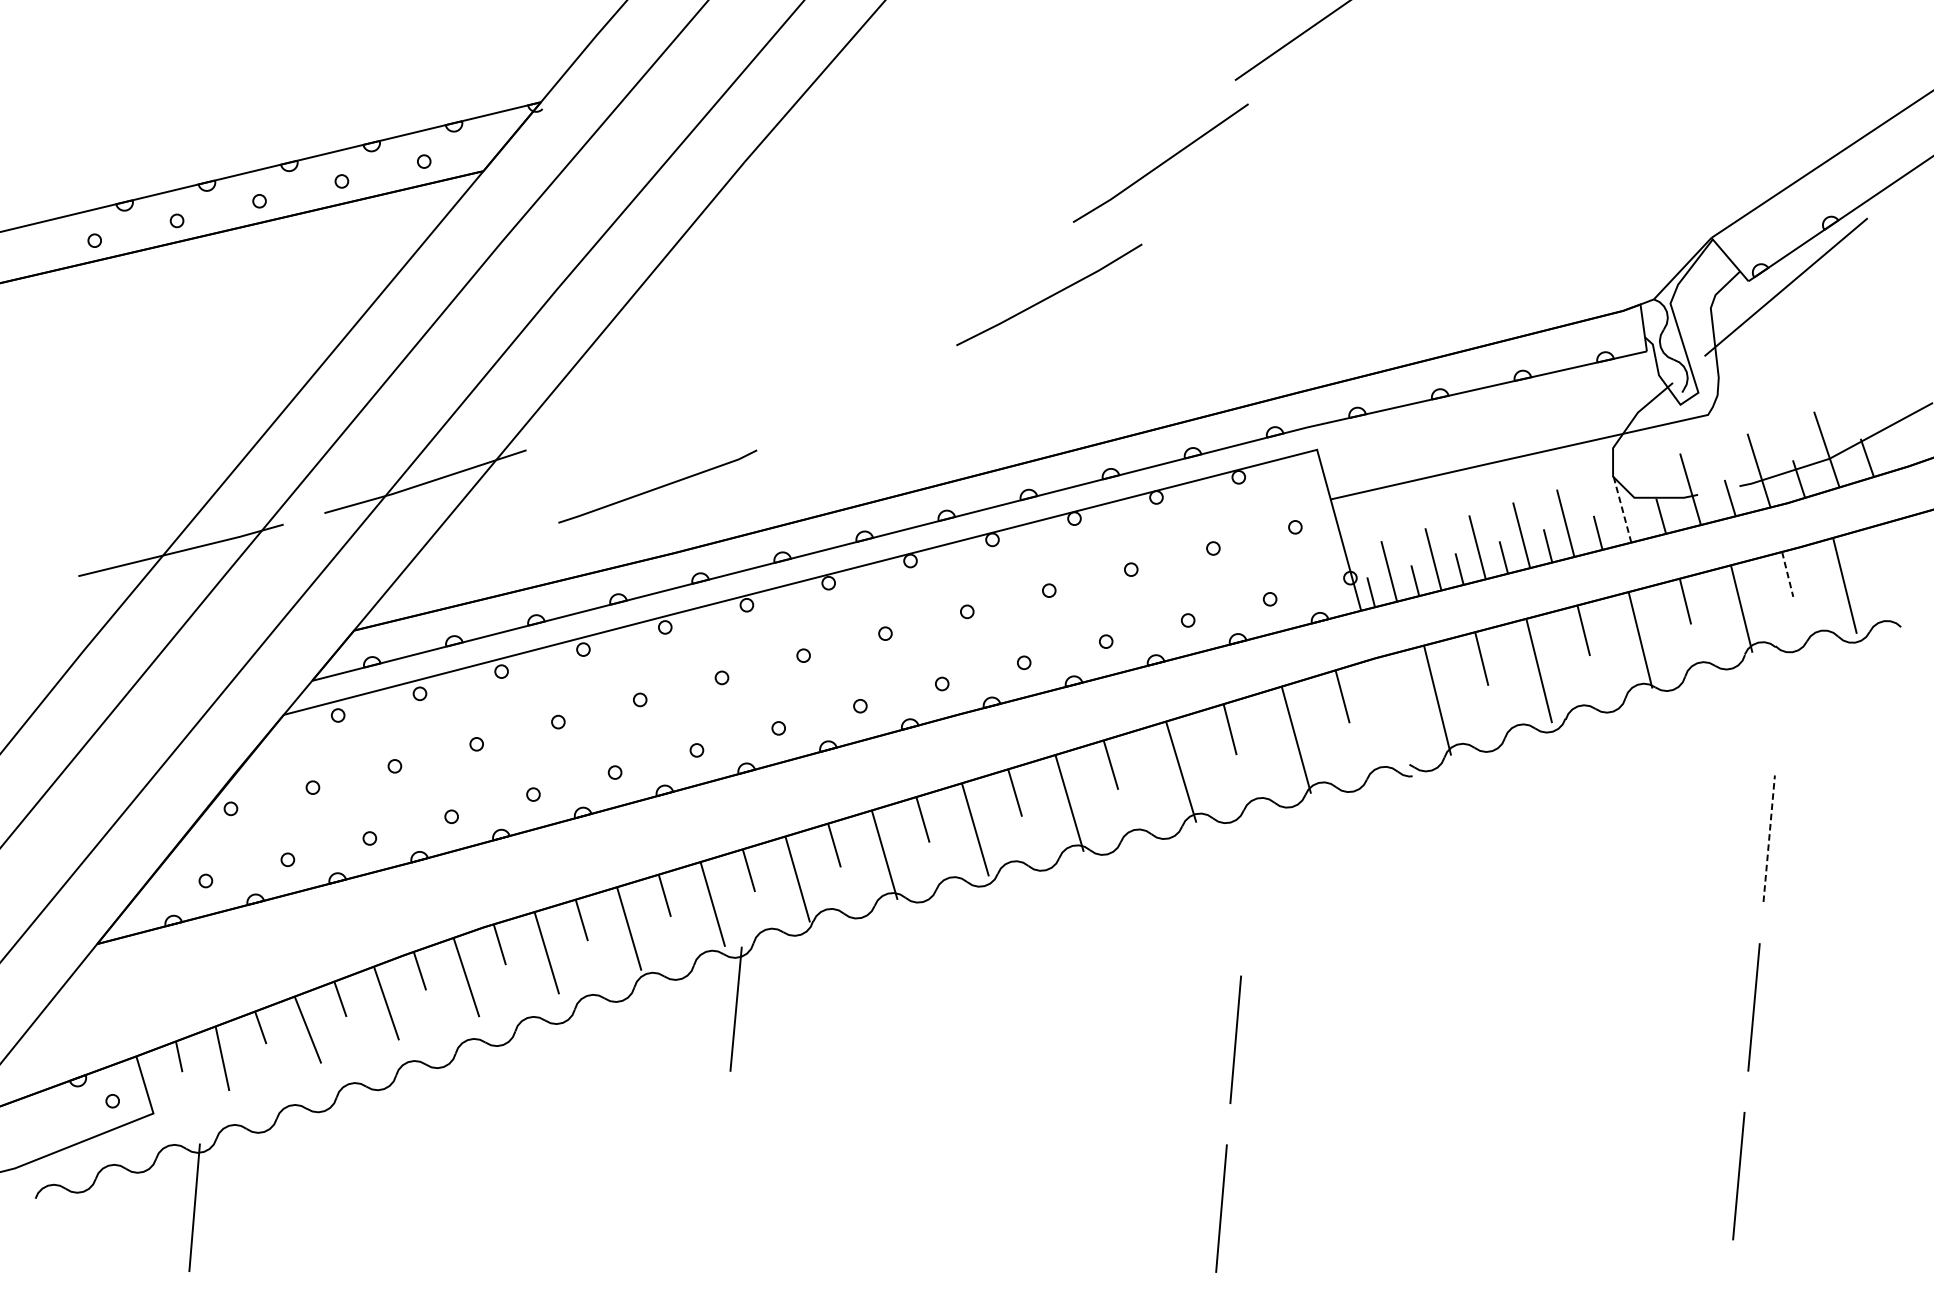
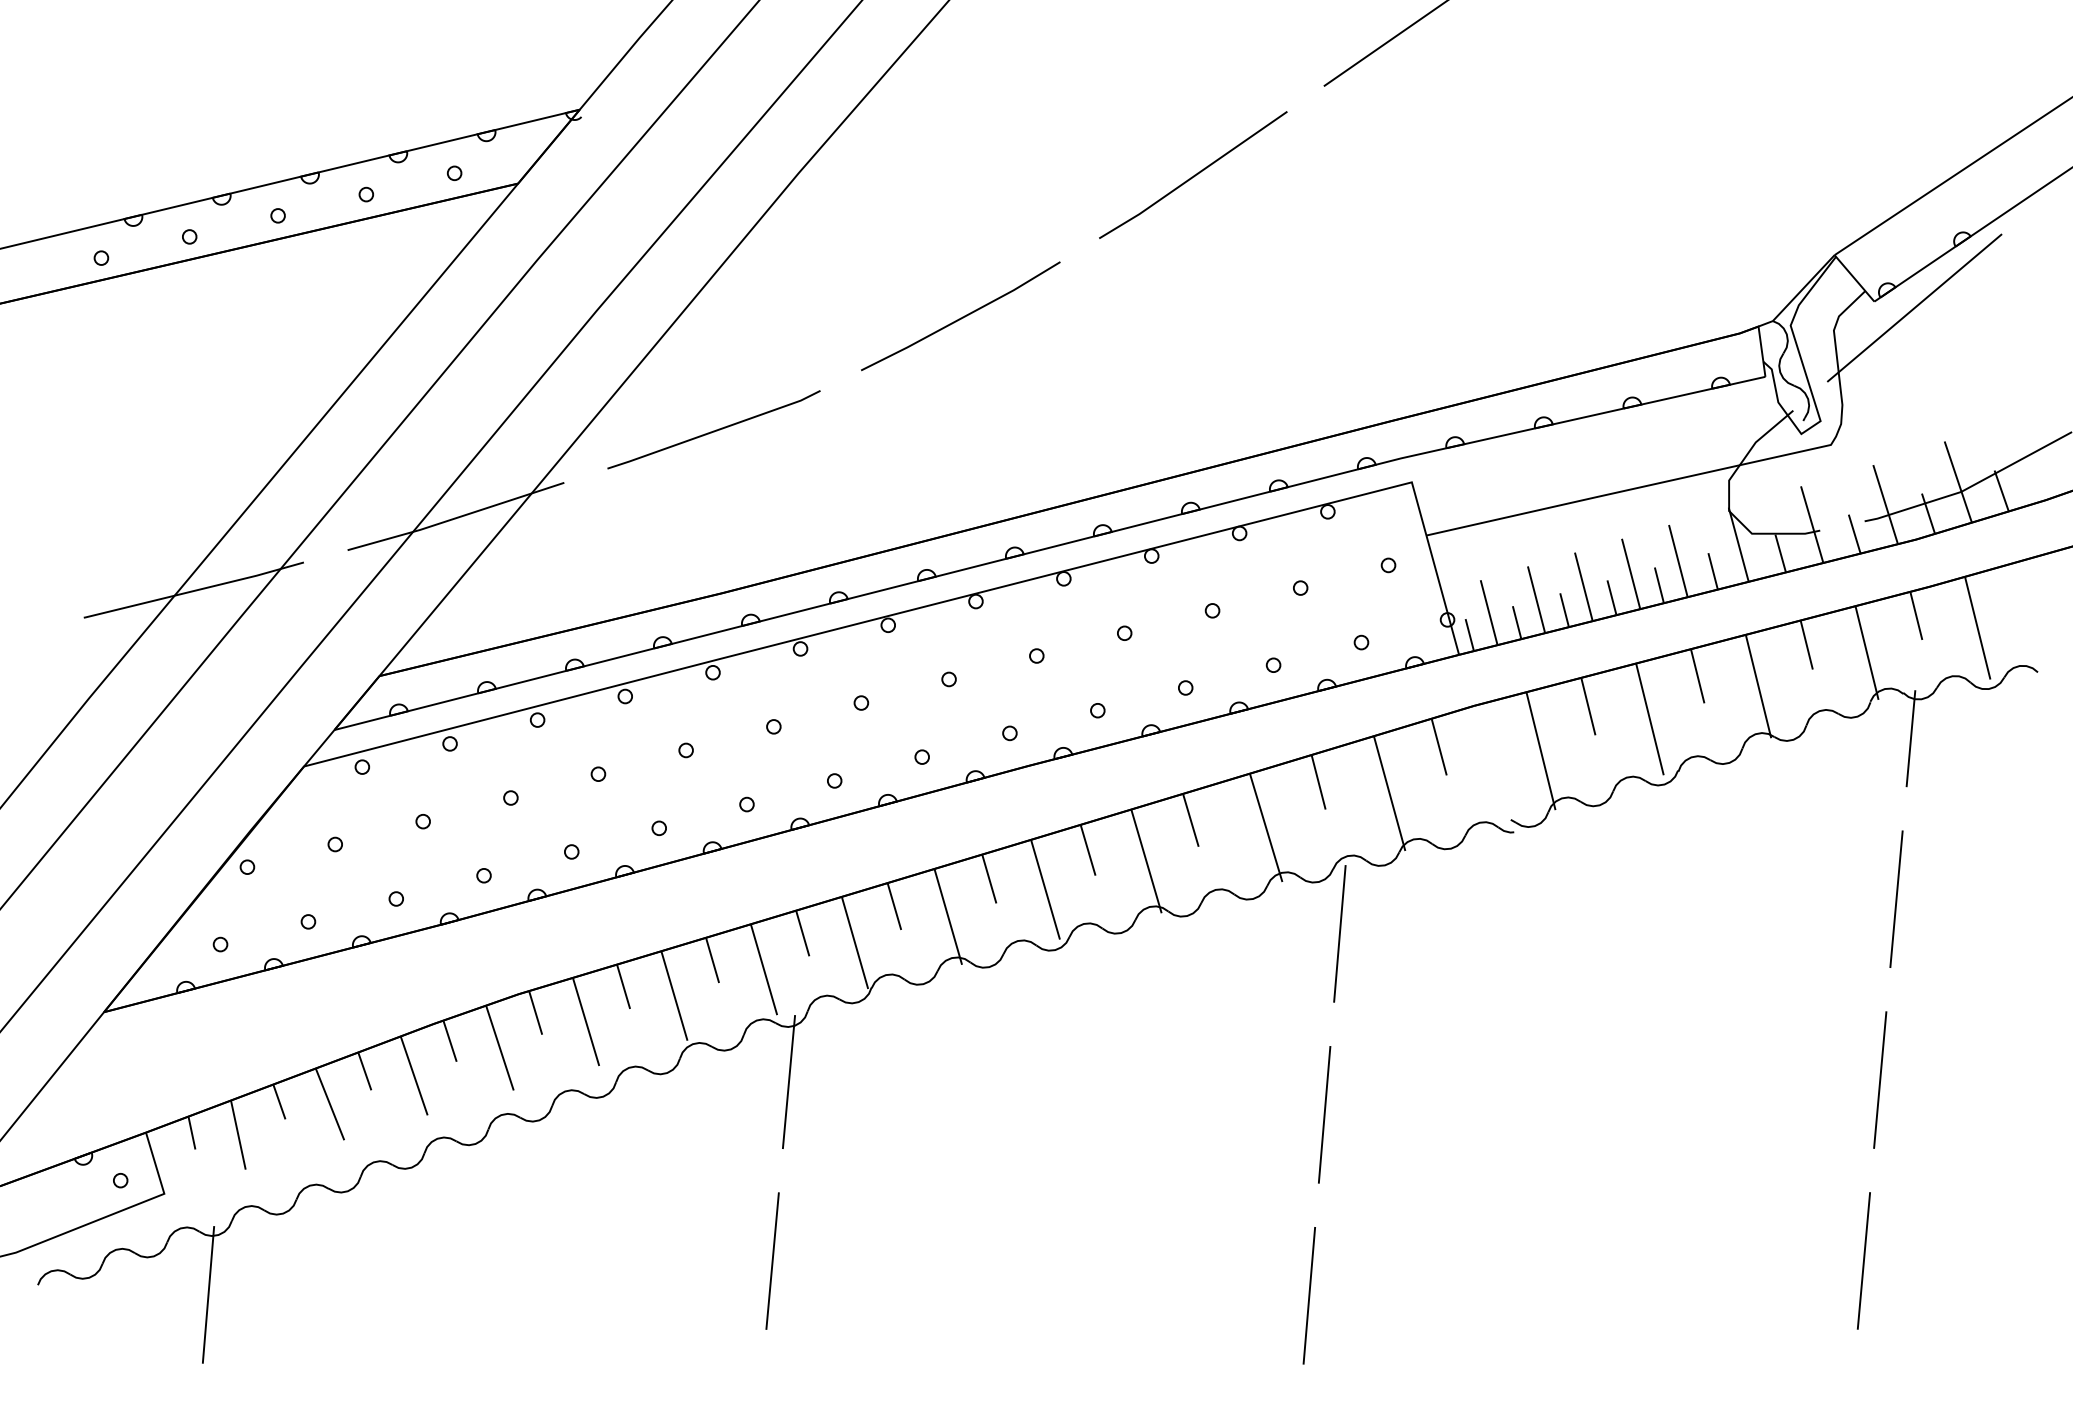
line: (1161, 162) -> (1194, 174), moved
line: (1049, 296) -> (960, 317), moved
line: (657, 487) -> (713, 430), moved
line: (1621, 507) -> (1738, 544), dashed -> solid
line: (1787, 574) -> (1916, 615), dashed -> solid
line: (1782, 688) -> (1910, 738), added
line: (1769, 838) -> (1896, 898), dashed -> solid
line: (1249, 870) -> (1339, 933), added
line: (720, 1175) -> (772, 1260), added

